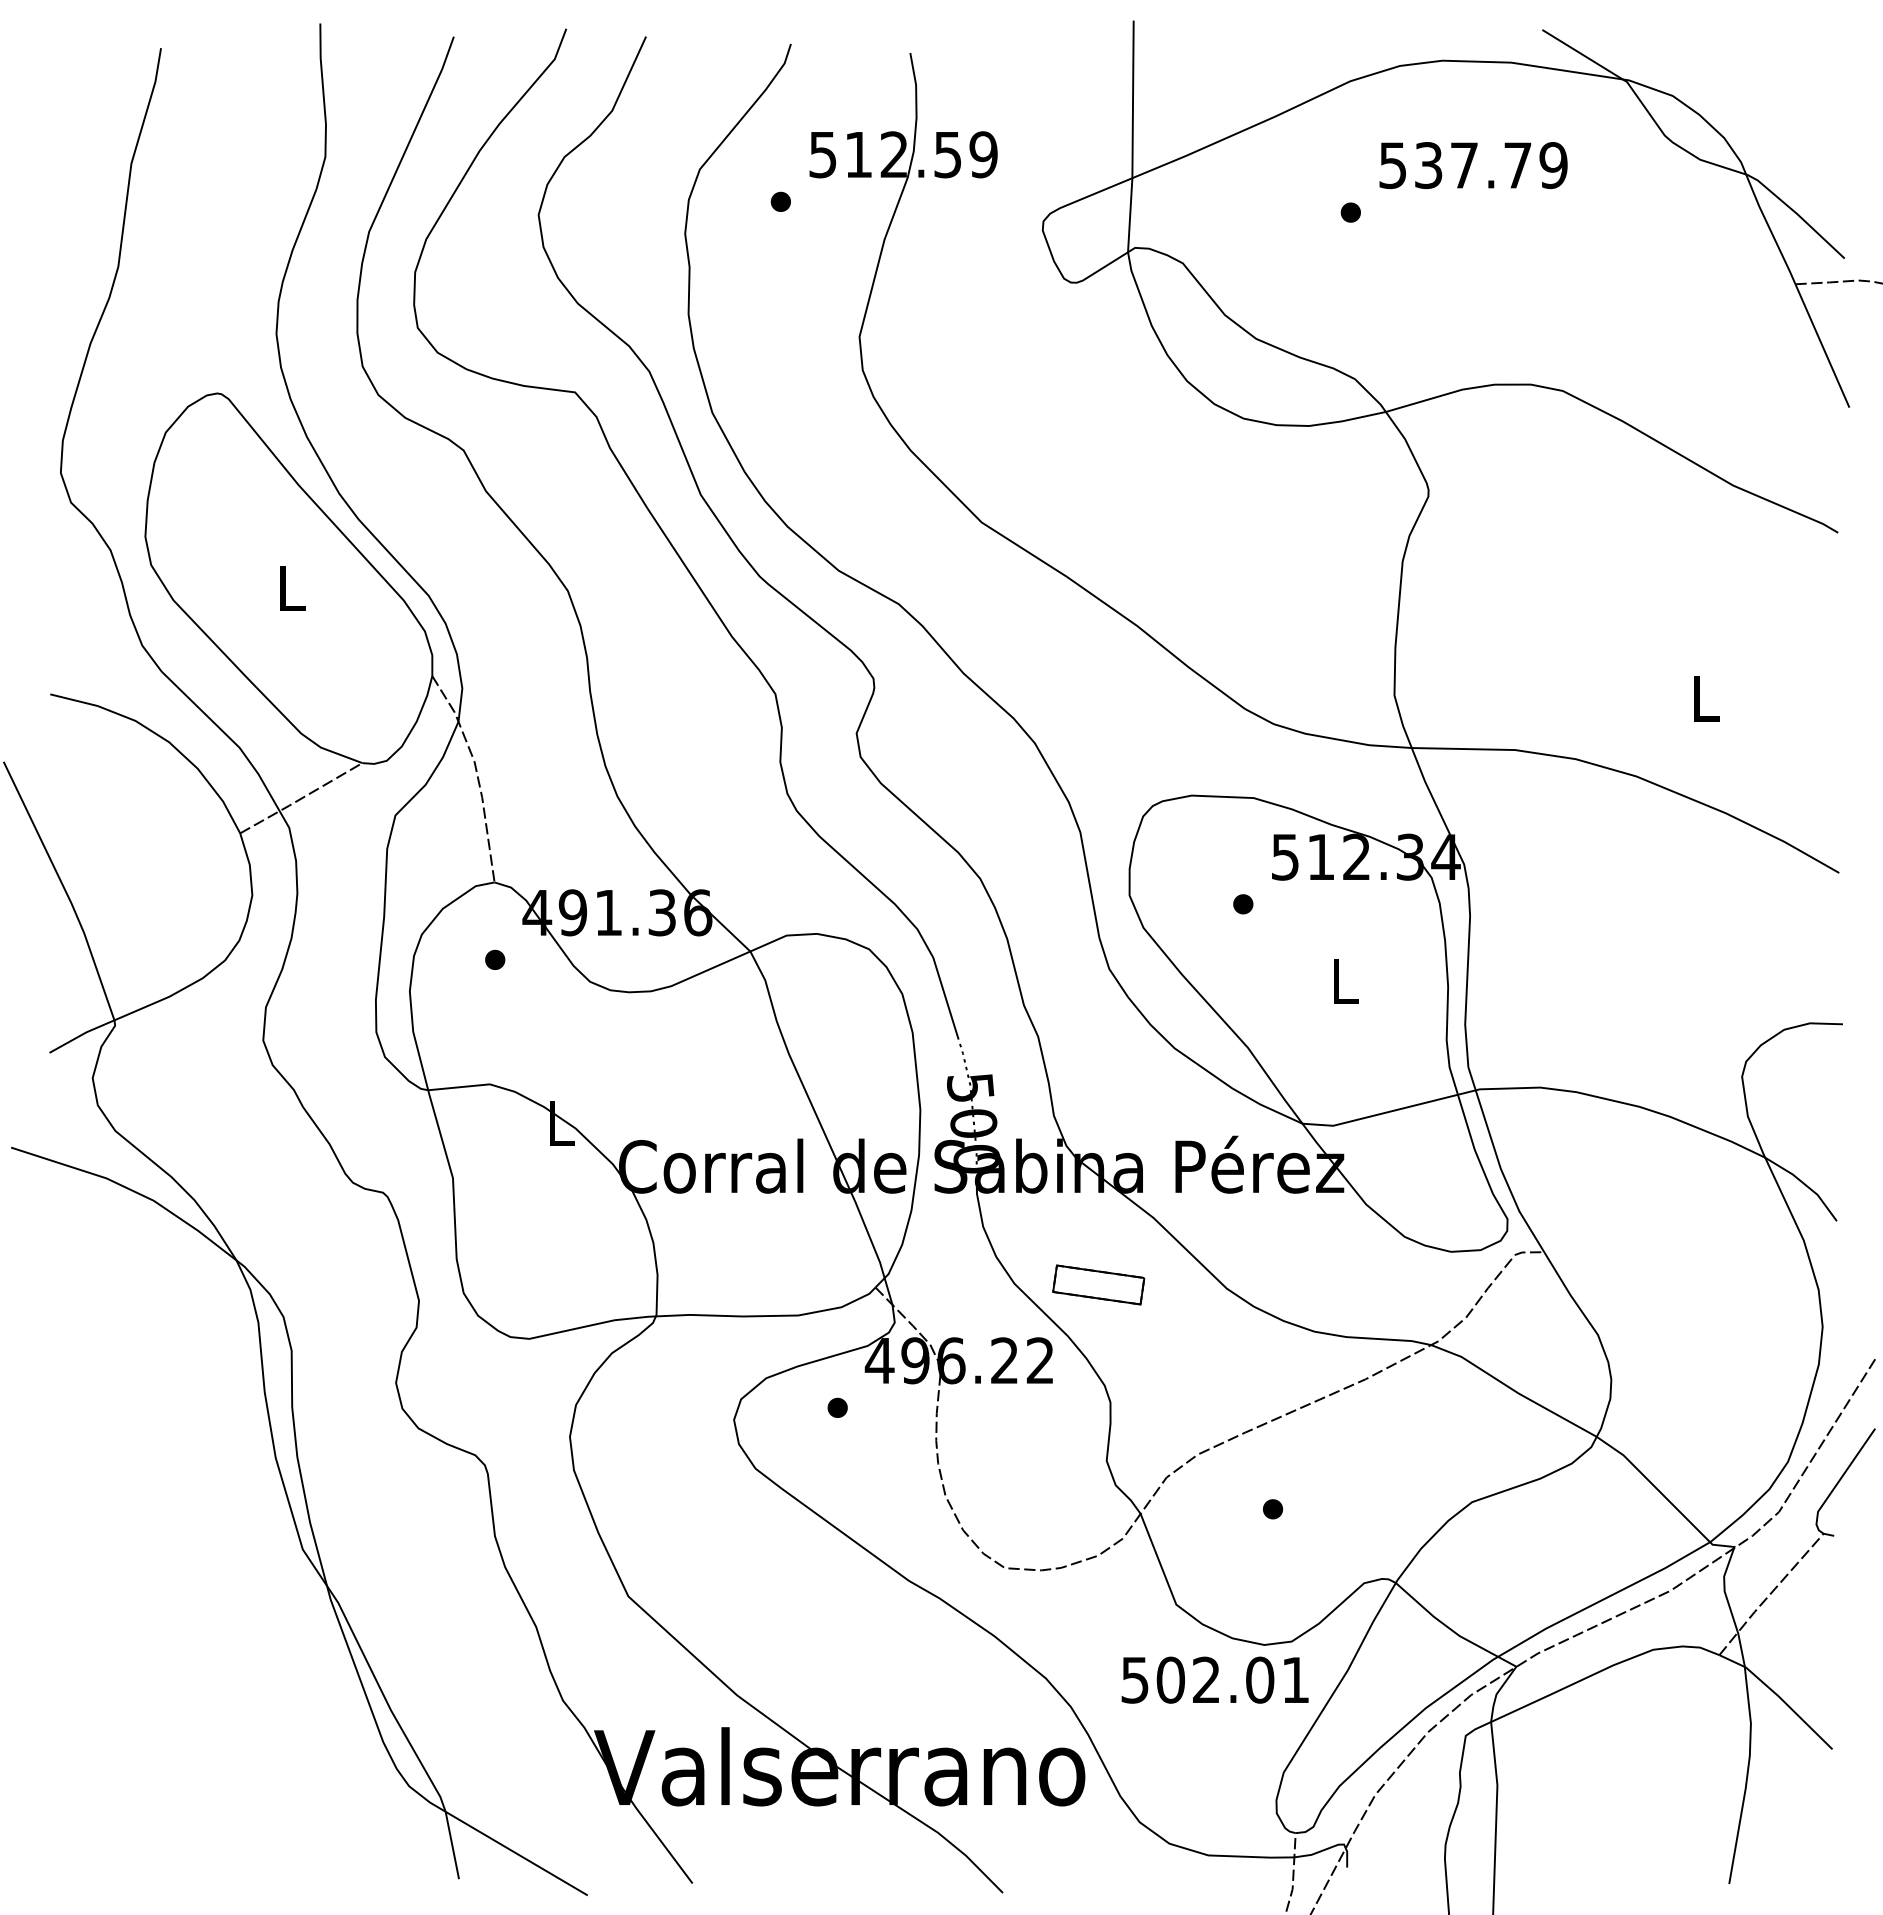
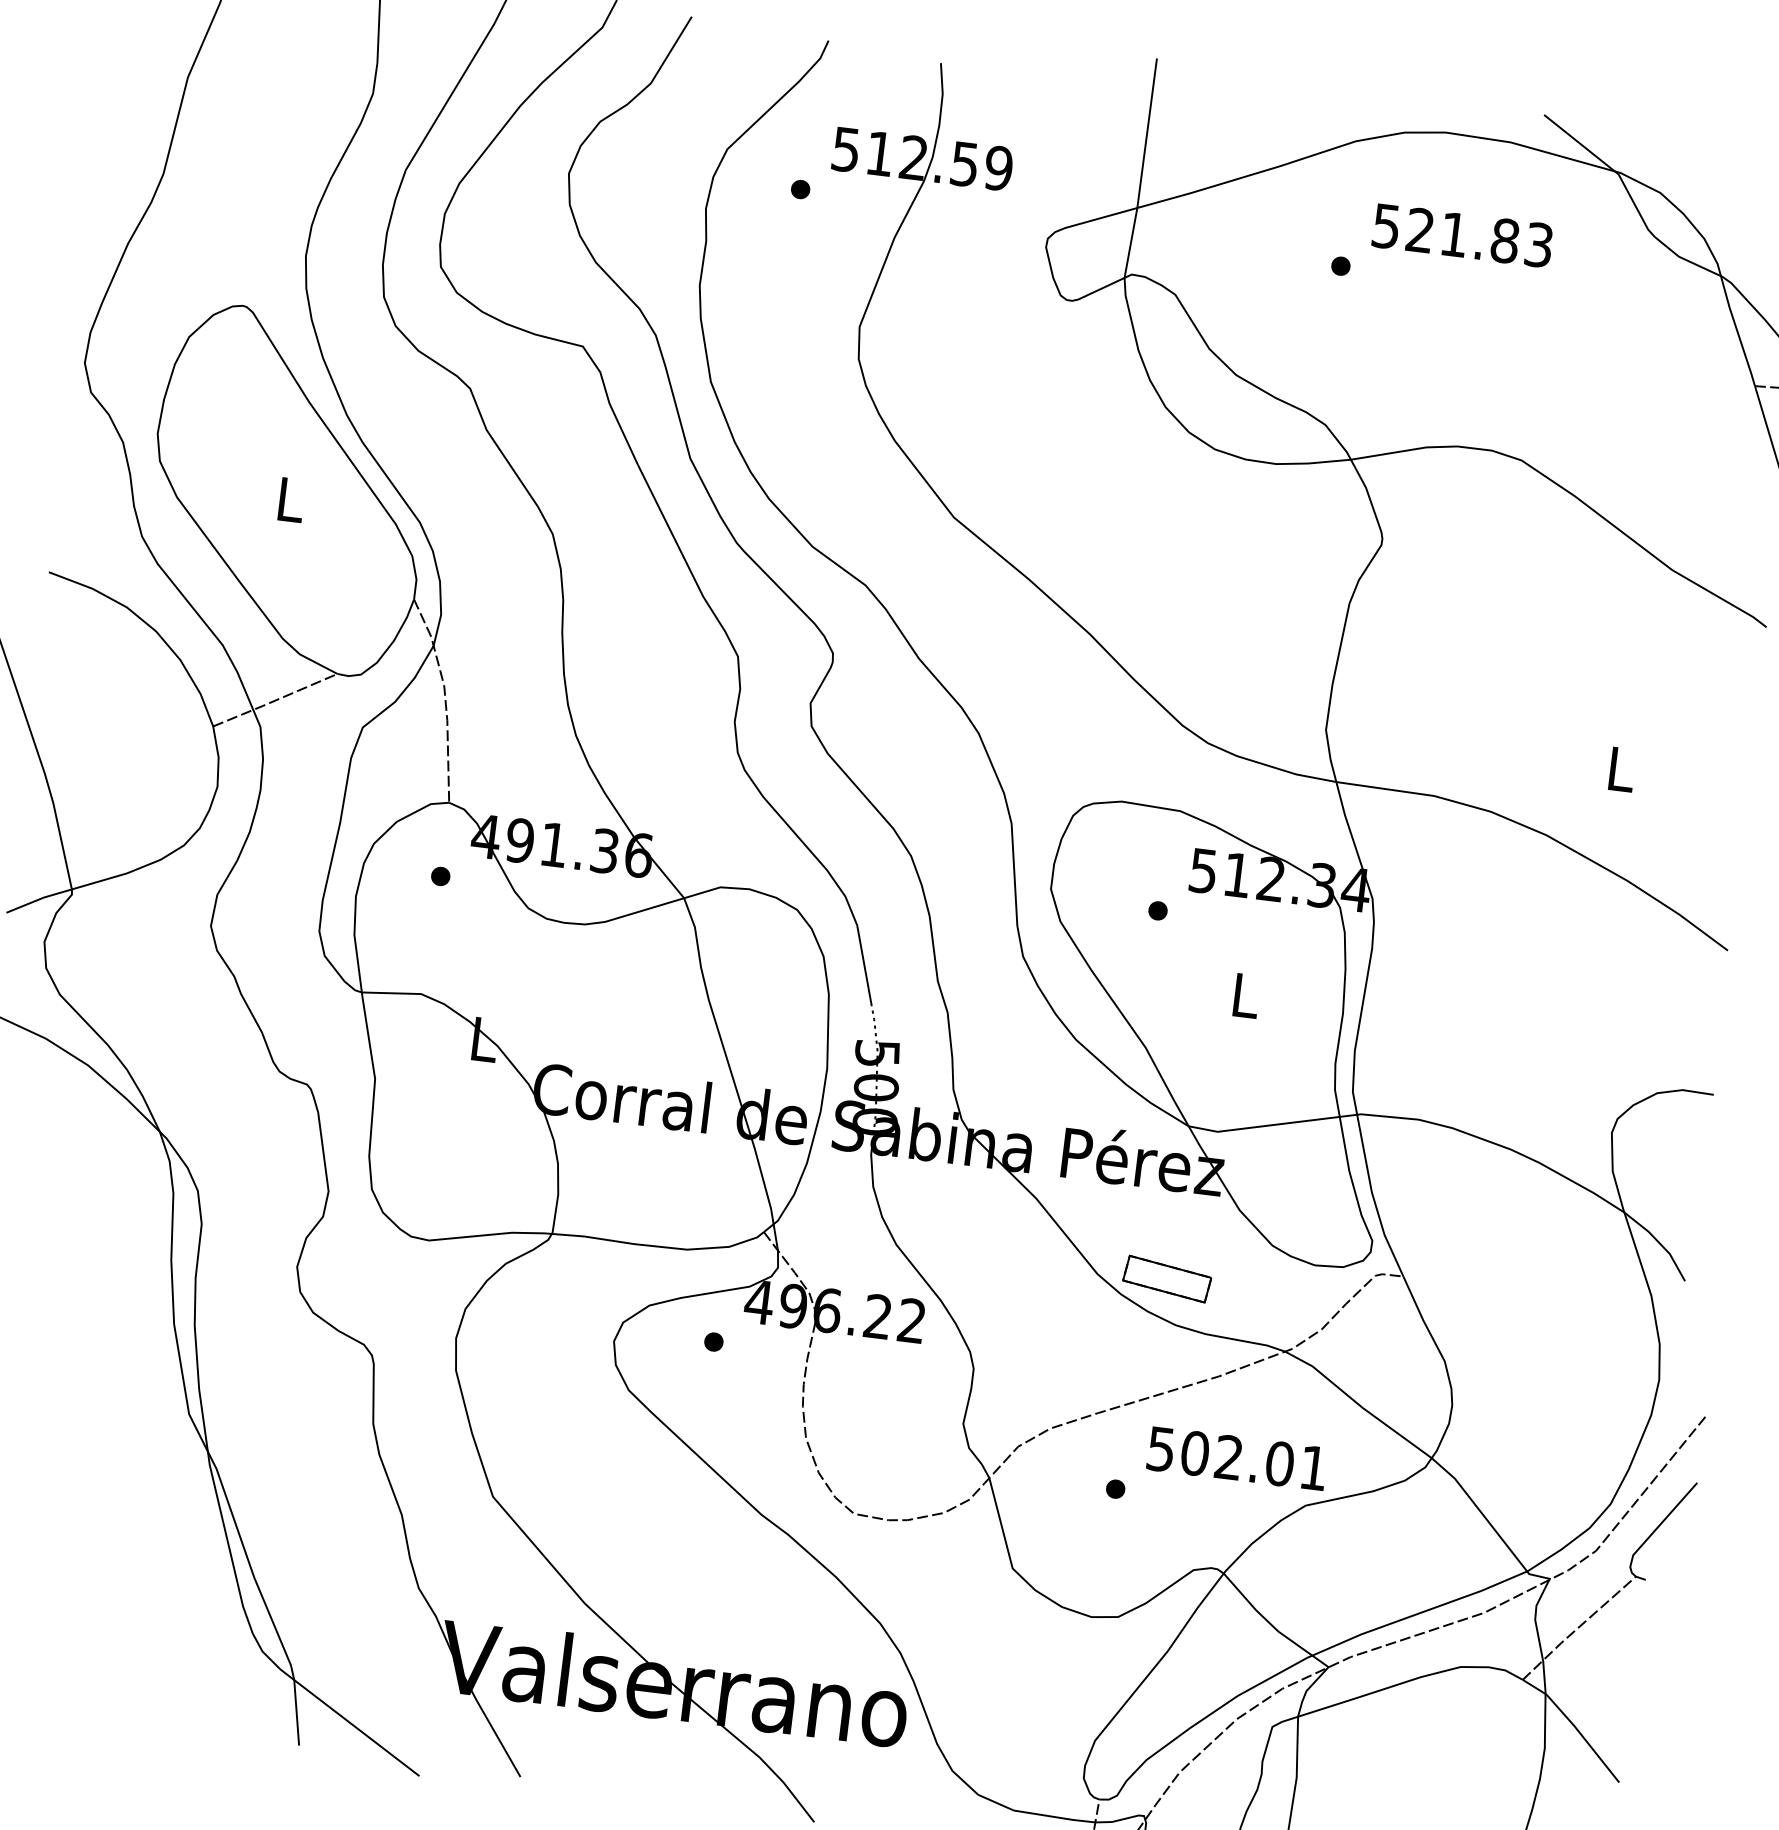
text: (1491, 165) -> (1480, 237), 537.79 -> 521.83
part: (1098, 1284) -> (1167, 1278), moved
text: (1214, 1679) -> (1236, 1457), moved

